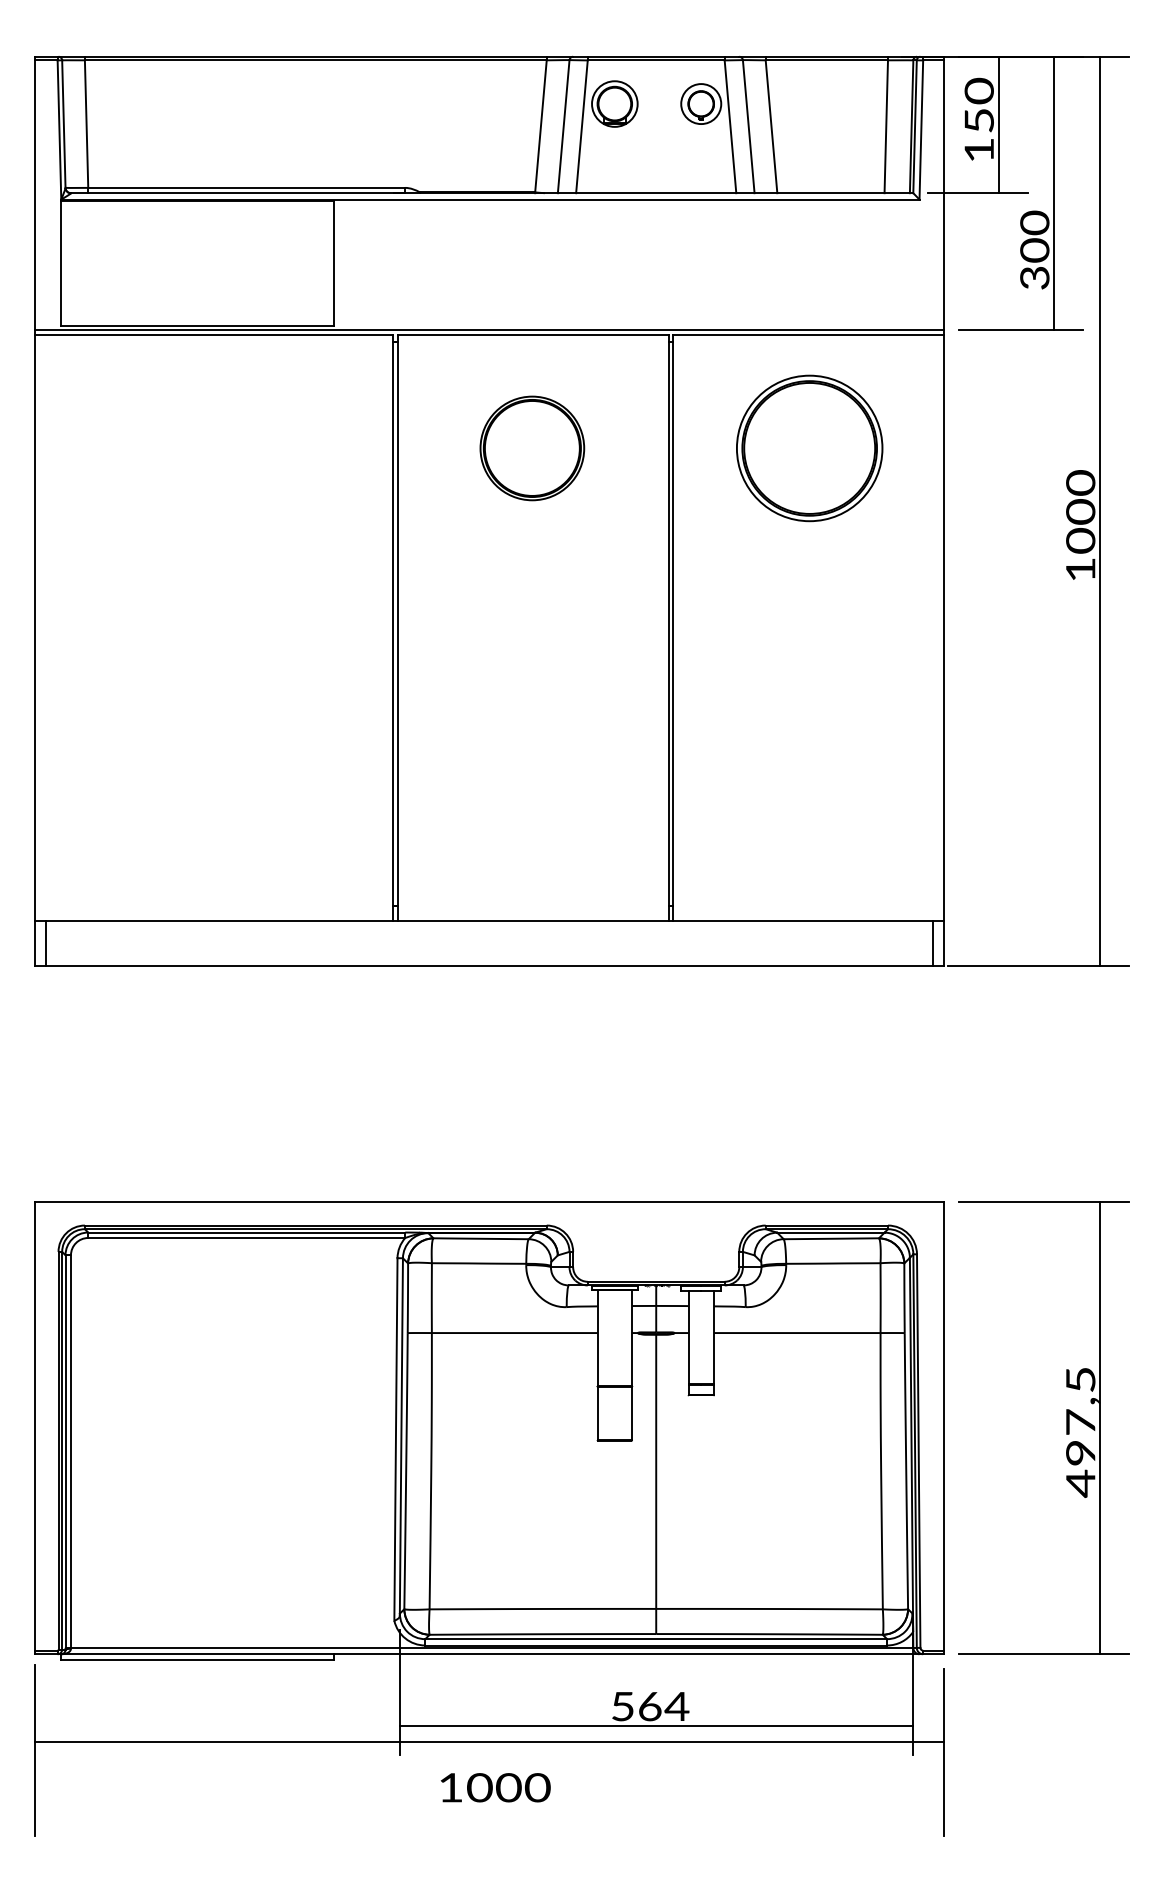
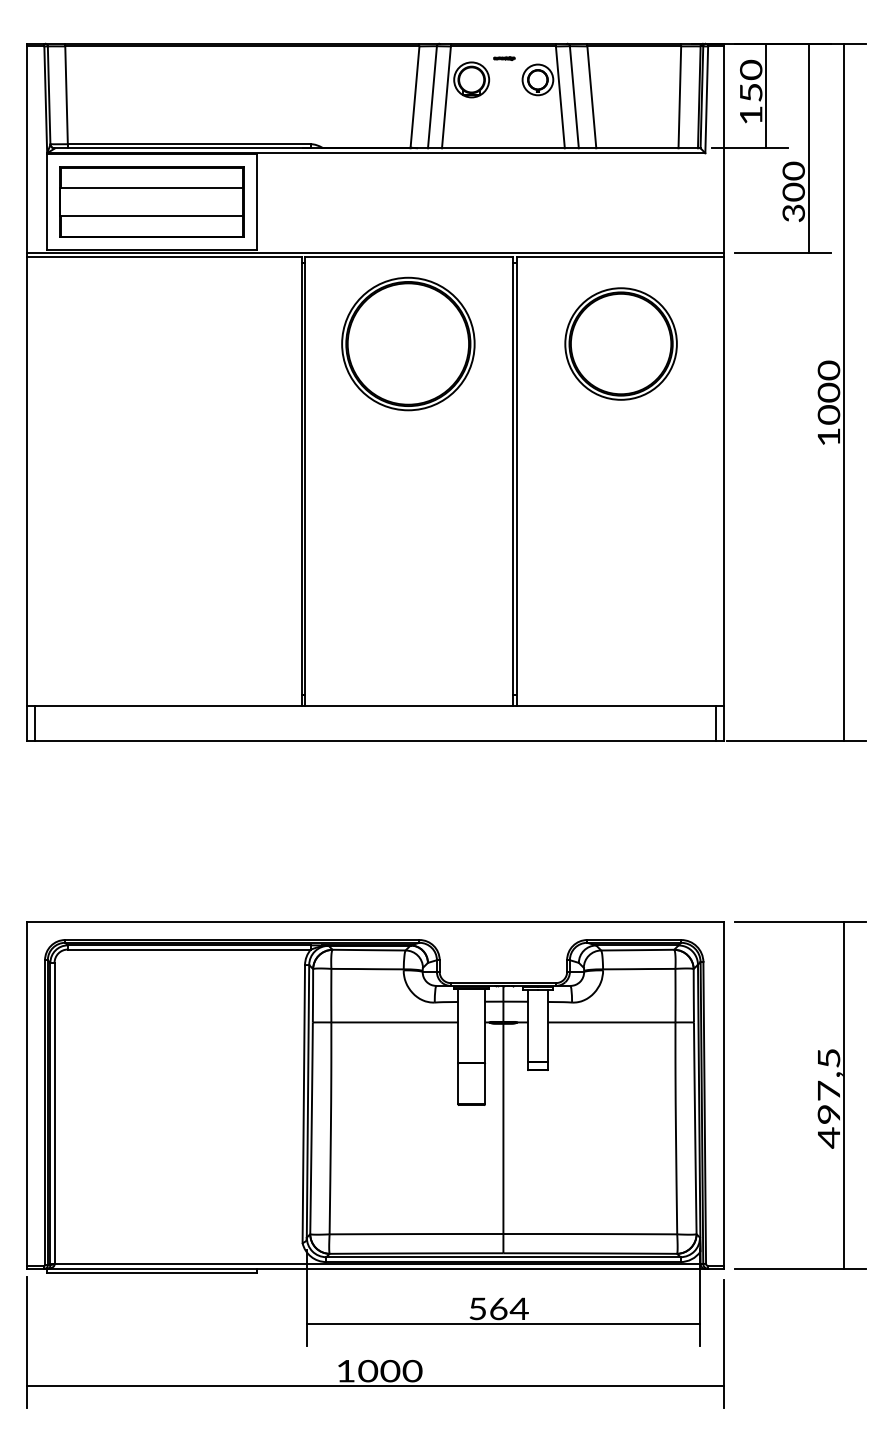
part: (657, 76) -> (504, 58), added
part: (197, 263) -> (151, 202), added
part: (532, 448) -> (408, 344), size x1.67
line: (489, 1742) -> (375, 1386), moved

